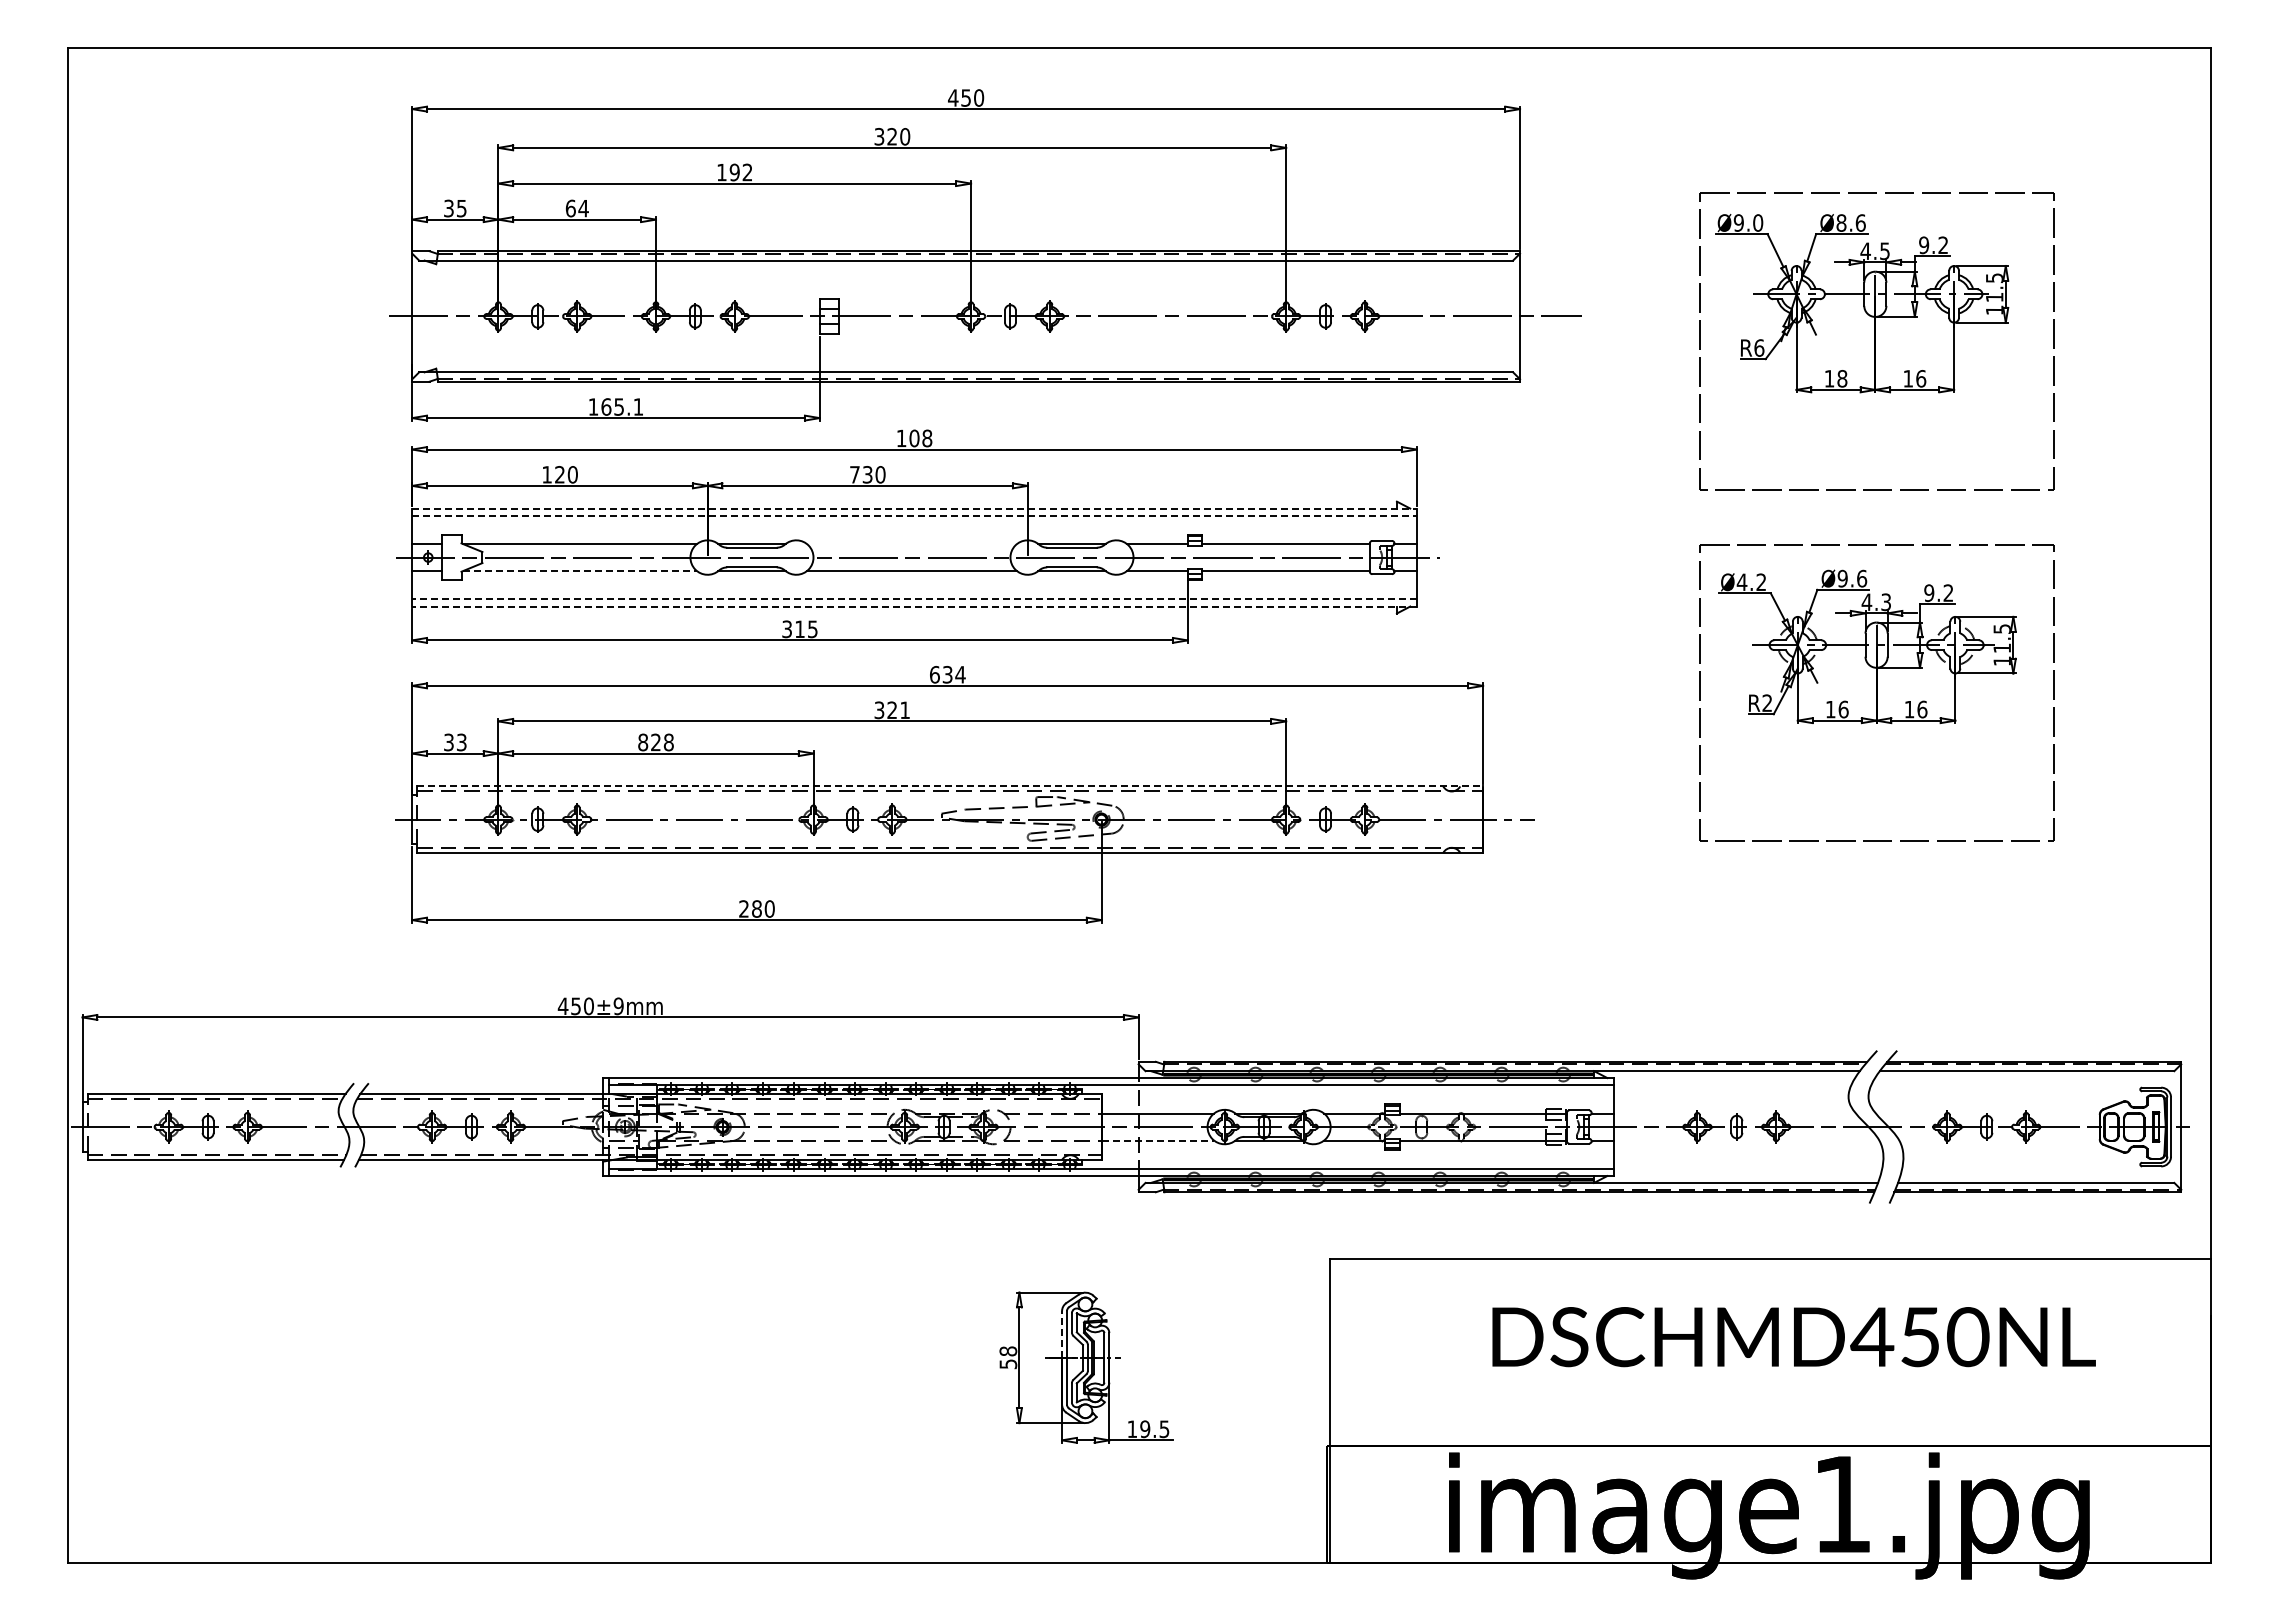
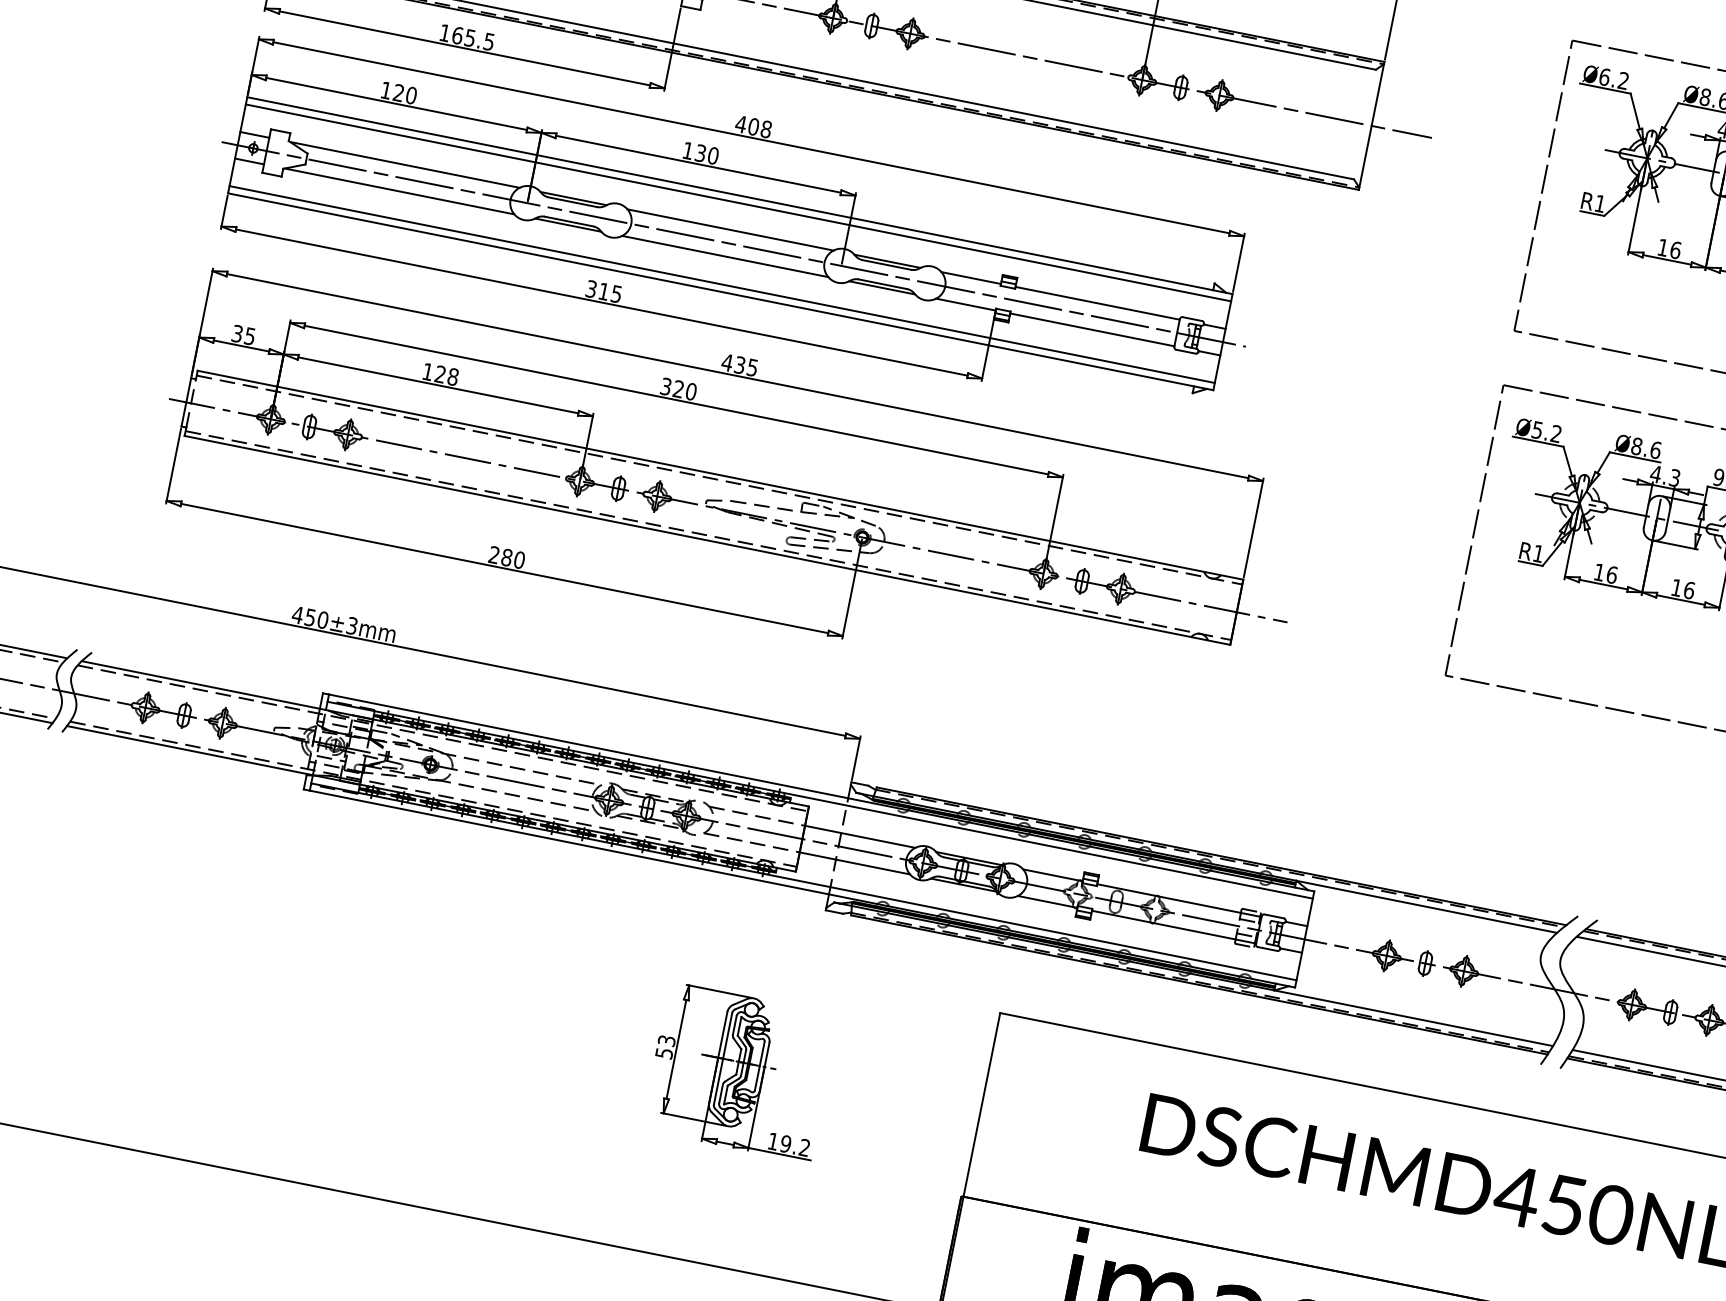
text: (1748, 222) -> (1614, 78), Ø9.0 -> Ø6.2
text: (1759, 347) -> (1600, 203), R6 -> R1
text: (1842, 378) -> (1675, 249), 18 -> 16
text: (638, 406) -> (489, 41), 165.1 -> 165.5
text: (901, 438) -> (740, 124), 108 -> 408
text: (854, 474) -> (687, 150), 730 -> 130
line: (914, 508) -> (740, 195), dashed -> solid
line: (914, 515) -> (738, 202), dashed -> solid
line: (911, 544) -> (730, 230), added
line: (580, 571) -> (400, 191), dashed -> solid
text: (1842, 578) -> (1636, 446), Ø9.6 -> Ø8.6
text: (1741, 582) -> (1536, 430), Ø4.2 -> Ø5.2
line: (913, 599) -> (721, 284), dashed -> solid
line: (913, 606) -> (719, 291), dashed -> solid
text: (947, 674) -> (739, 364), 634 -> 435
text: (1766, 702) -> (1537, 552), R2 -> R1
text: (905, 710) -> (691, 392), 321 -> 320
text: (461, 741) -> (249, 335), 33 -> 35
text: (643, 742) -> (428, 372), 828 -> 128
line: (950, 786) -> (720, 475), dashed -> solid
text: (618, 1005) -> (352, 625), 450±9mm -> 450±3mm
line: (1158, 1140) -> (855, 863), dashed -> solid
line: (1062, 1334) -> (723, 1034), dashed -> solid
text: (1008, 1351) -> (666, 1041), 58 -> 53
text: (1164, 1429) -> (804, 1148), 19.5 -> 19.2

